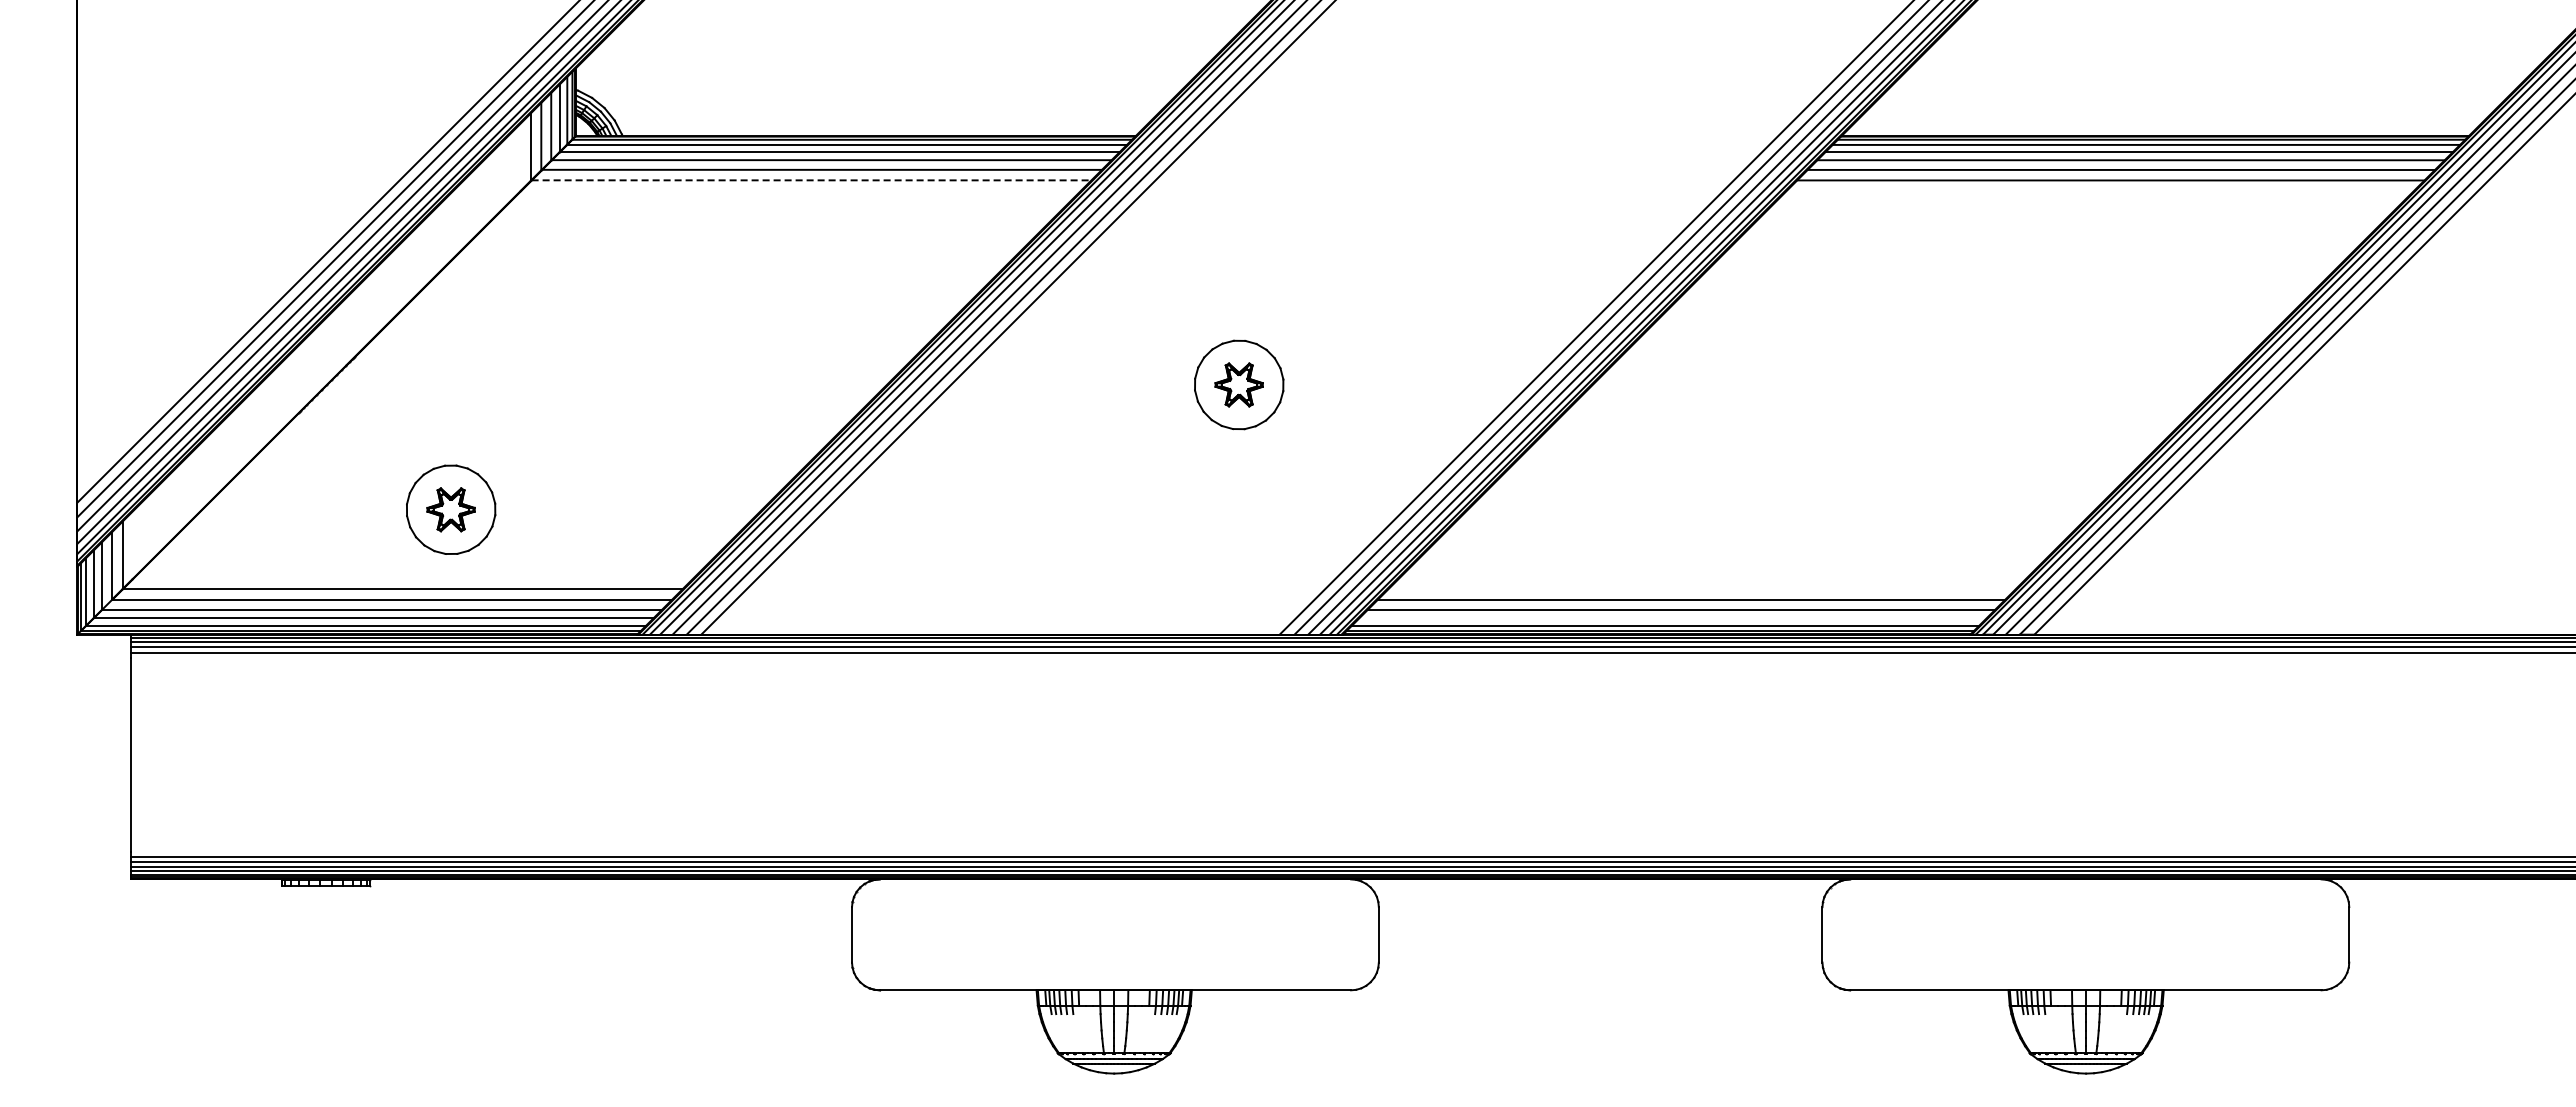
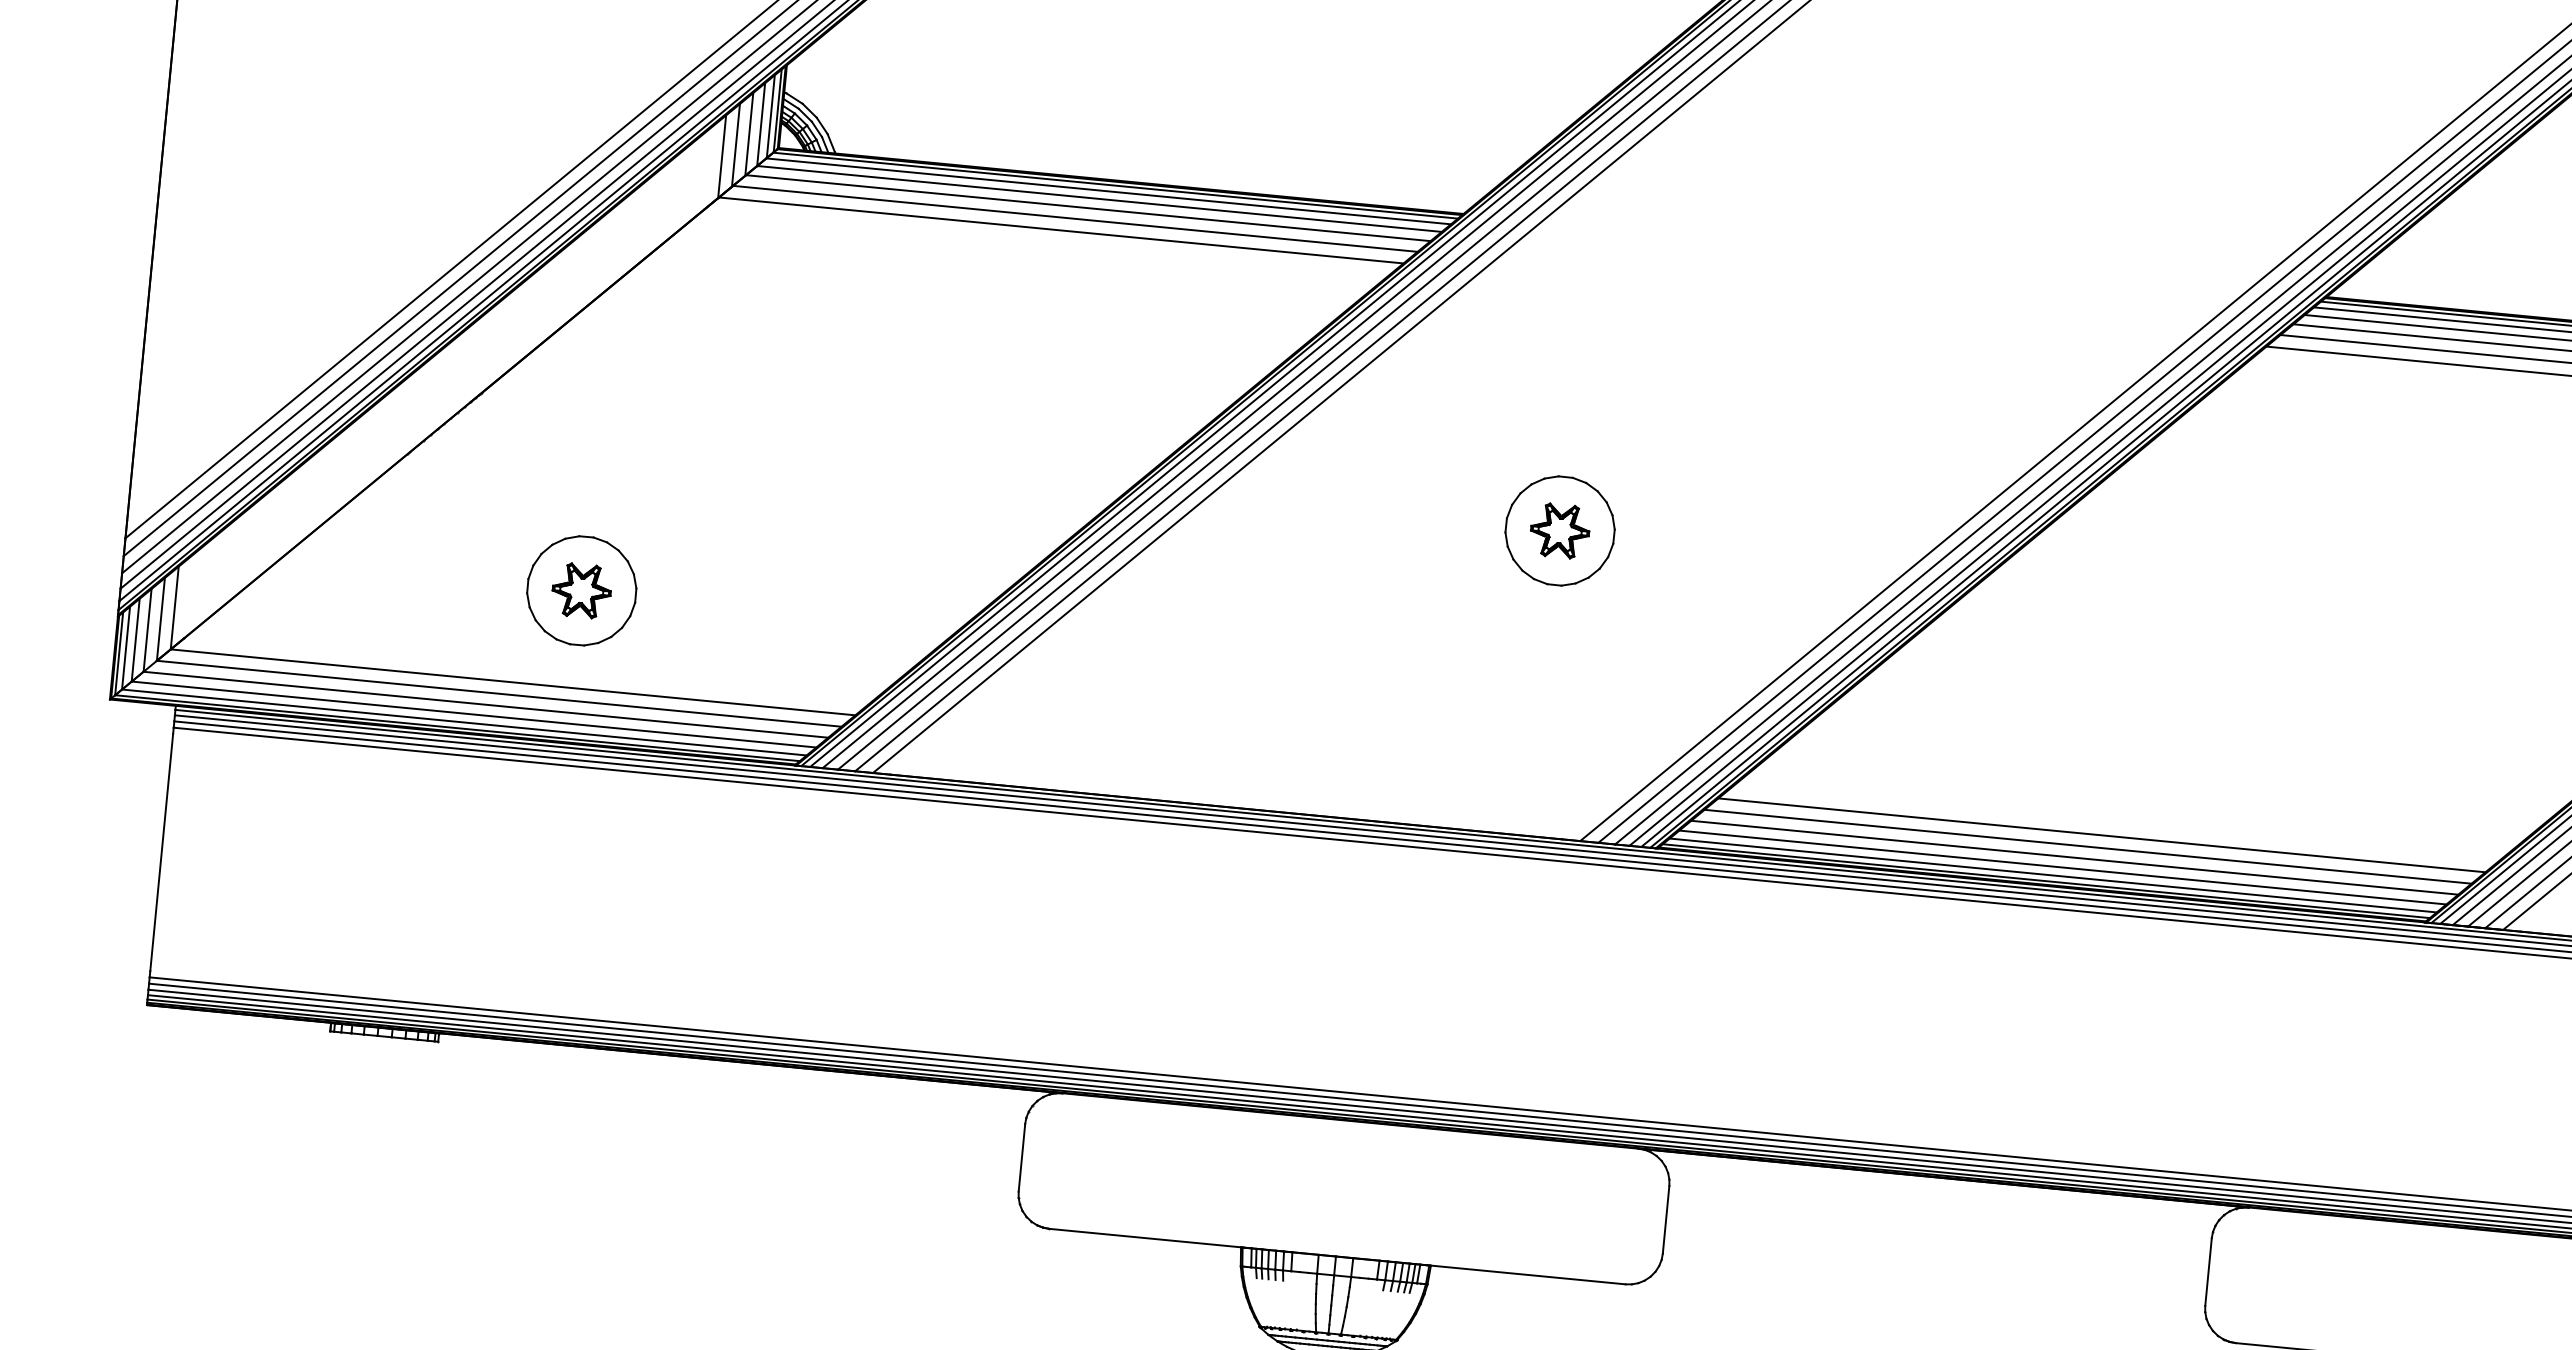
line: (811, 180) -> (1061, 230), dashed -> solid
line: (1701, 589) -> (2101, 835), added
line: (1672, 618) -> (2062, 867), added

